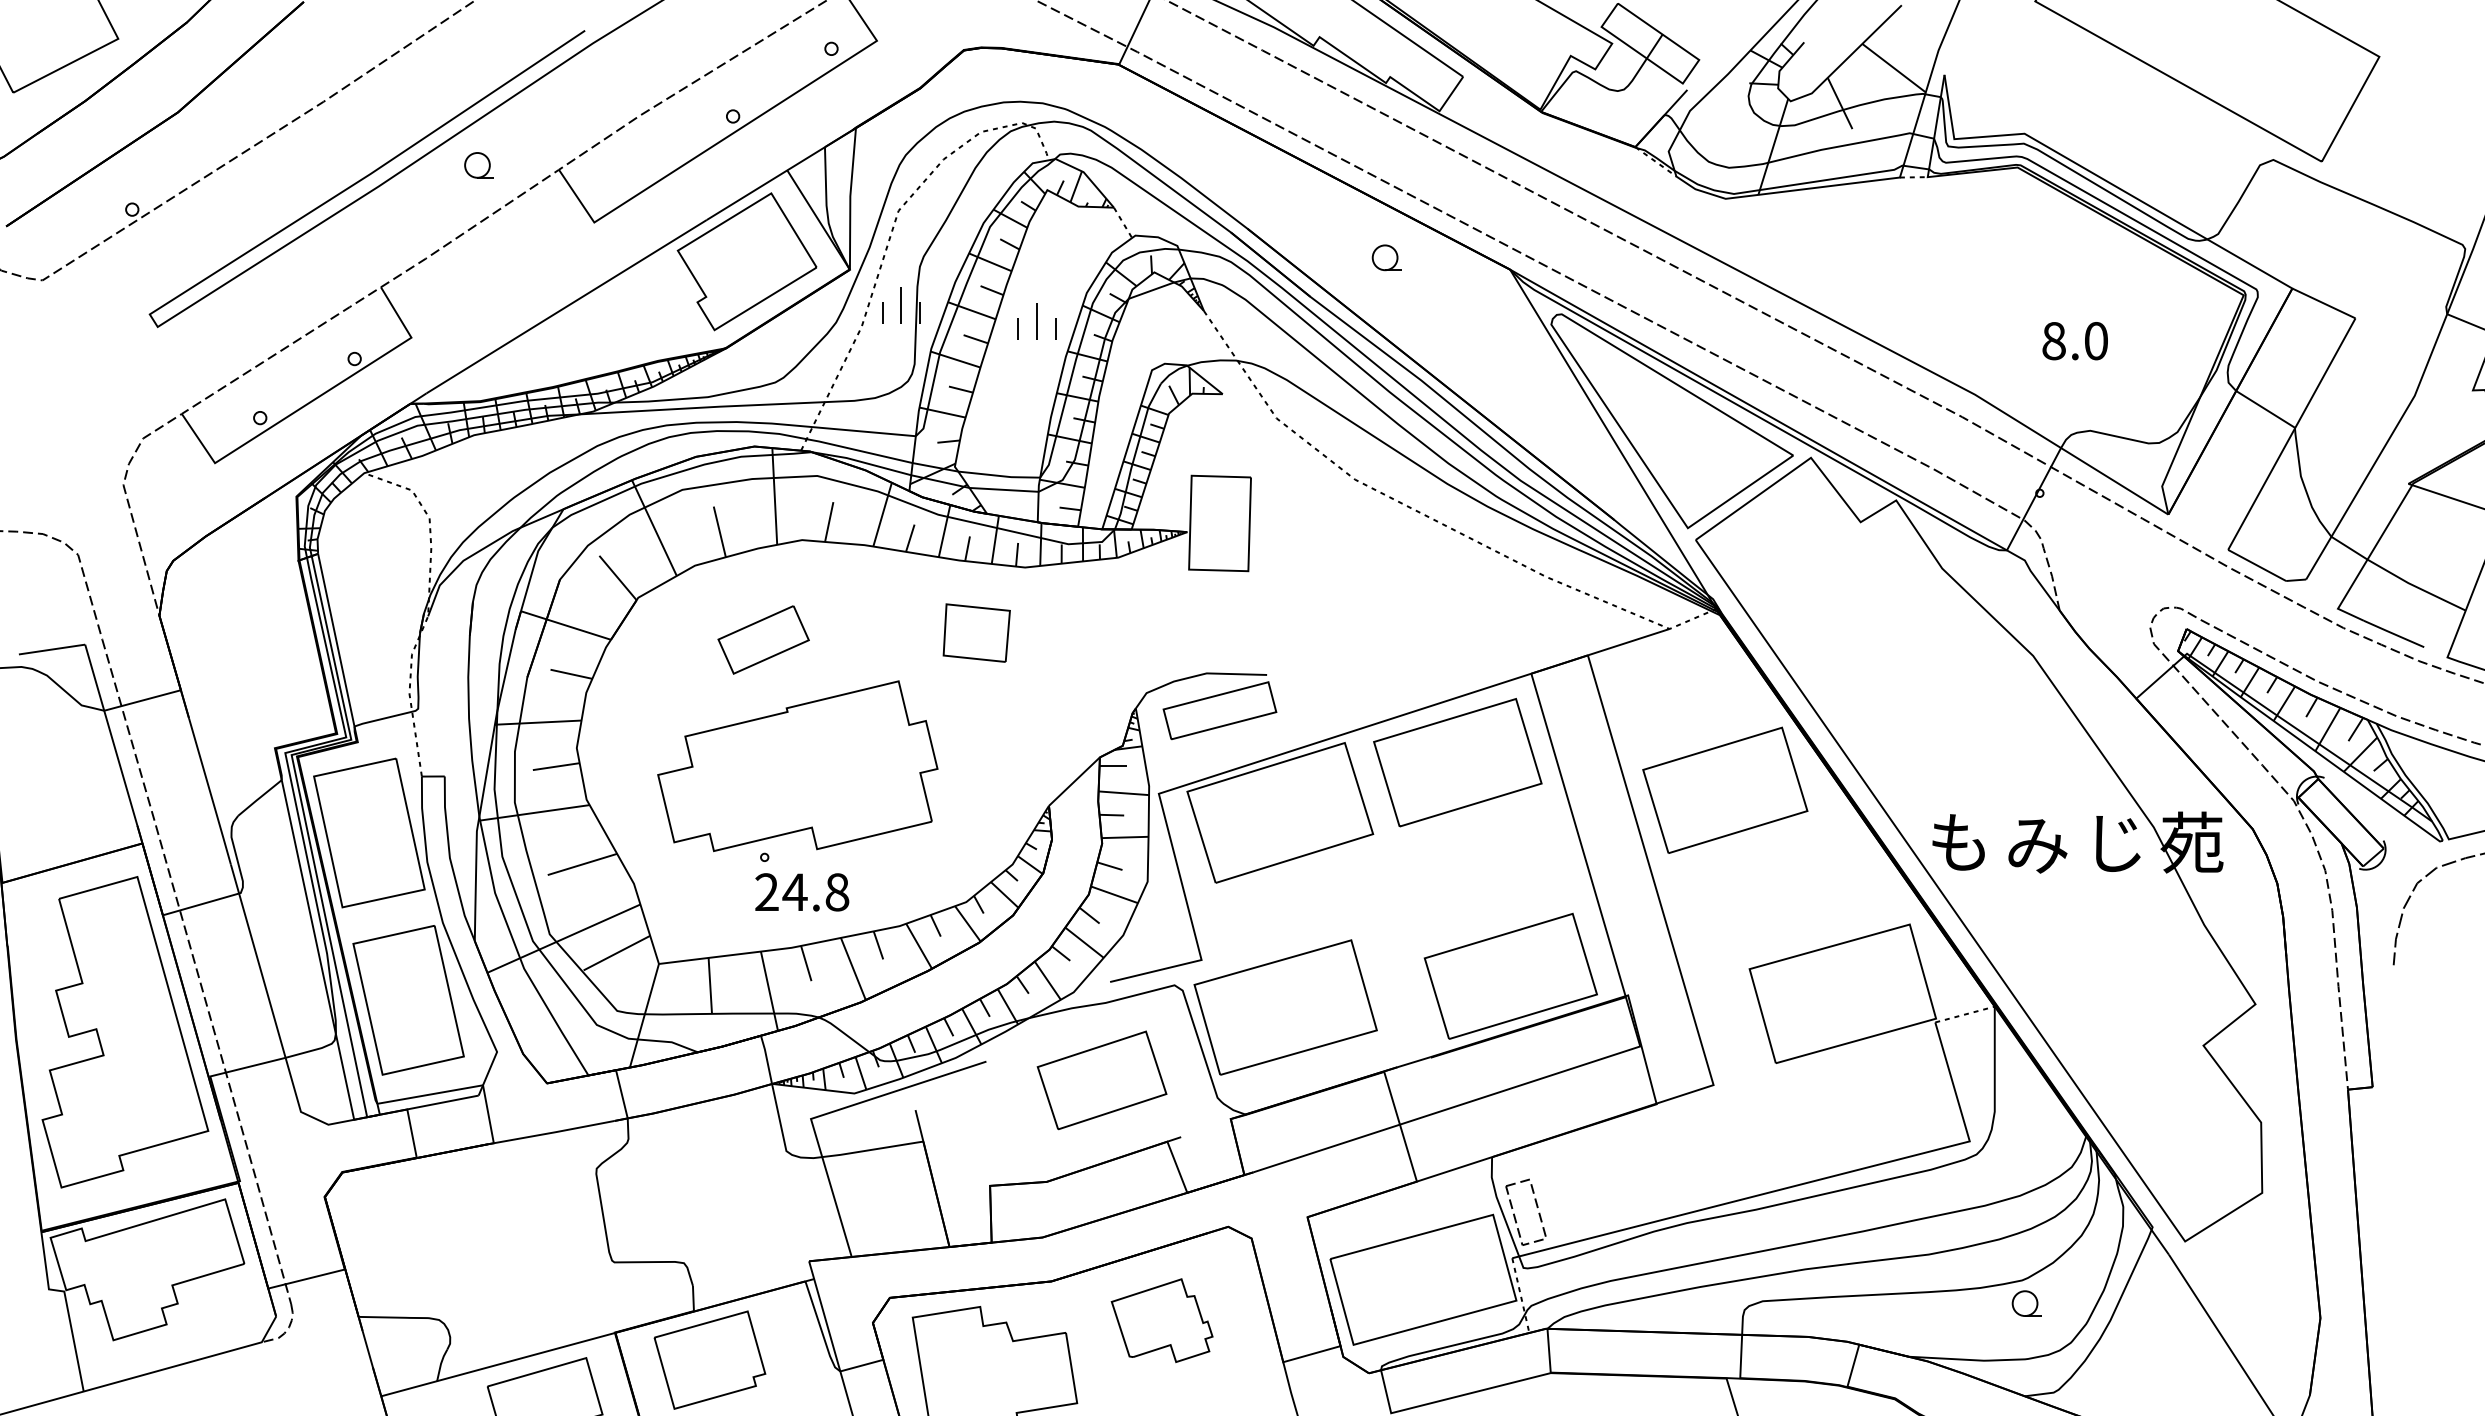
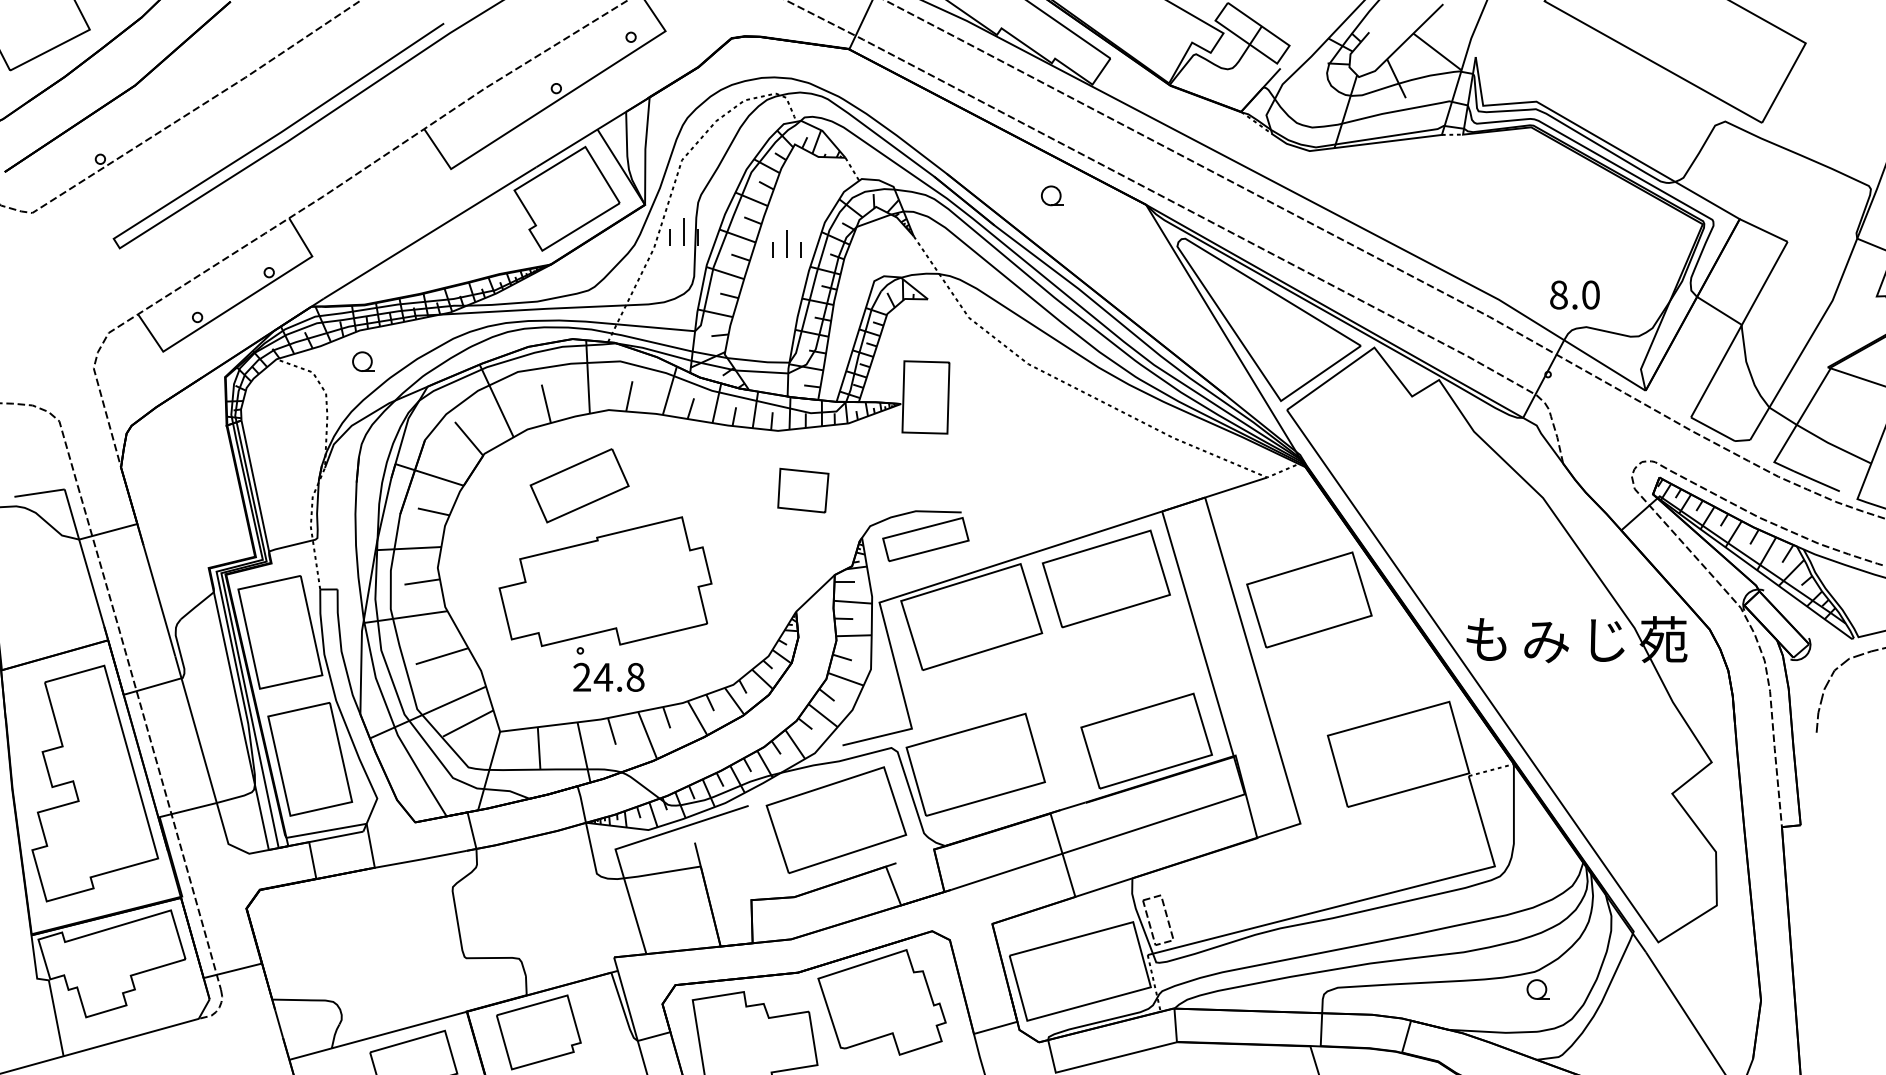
part: (478, 165) -> (363, 361), moved
text: (2074, 340) -> (1574, 294), moved
part: (976, 632) -> (803, 490), moved
part: (763, 639) -> (579, 485), size x1.43
part: (1102, 1079) -> (836, 819), size x1.43
part: (1161, 1320) -> (881, 1002), size x1.67

